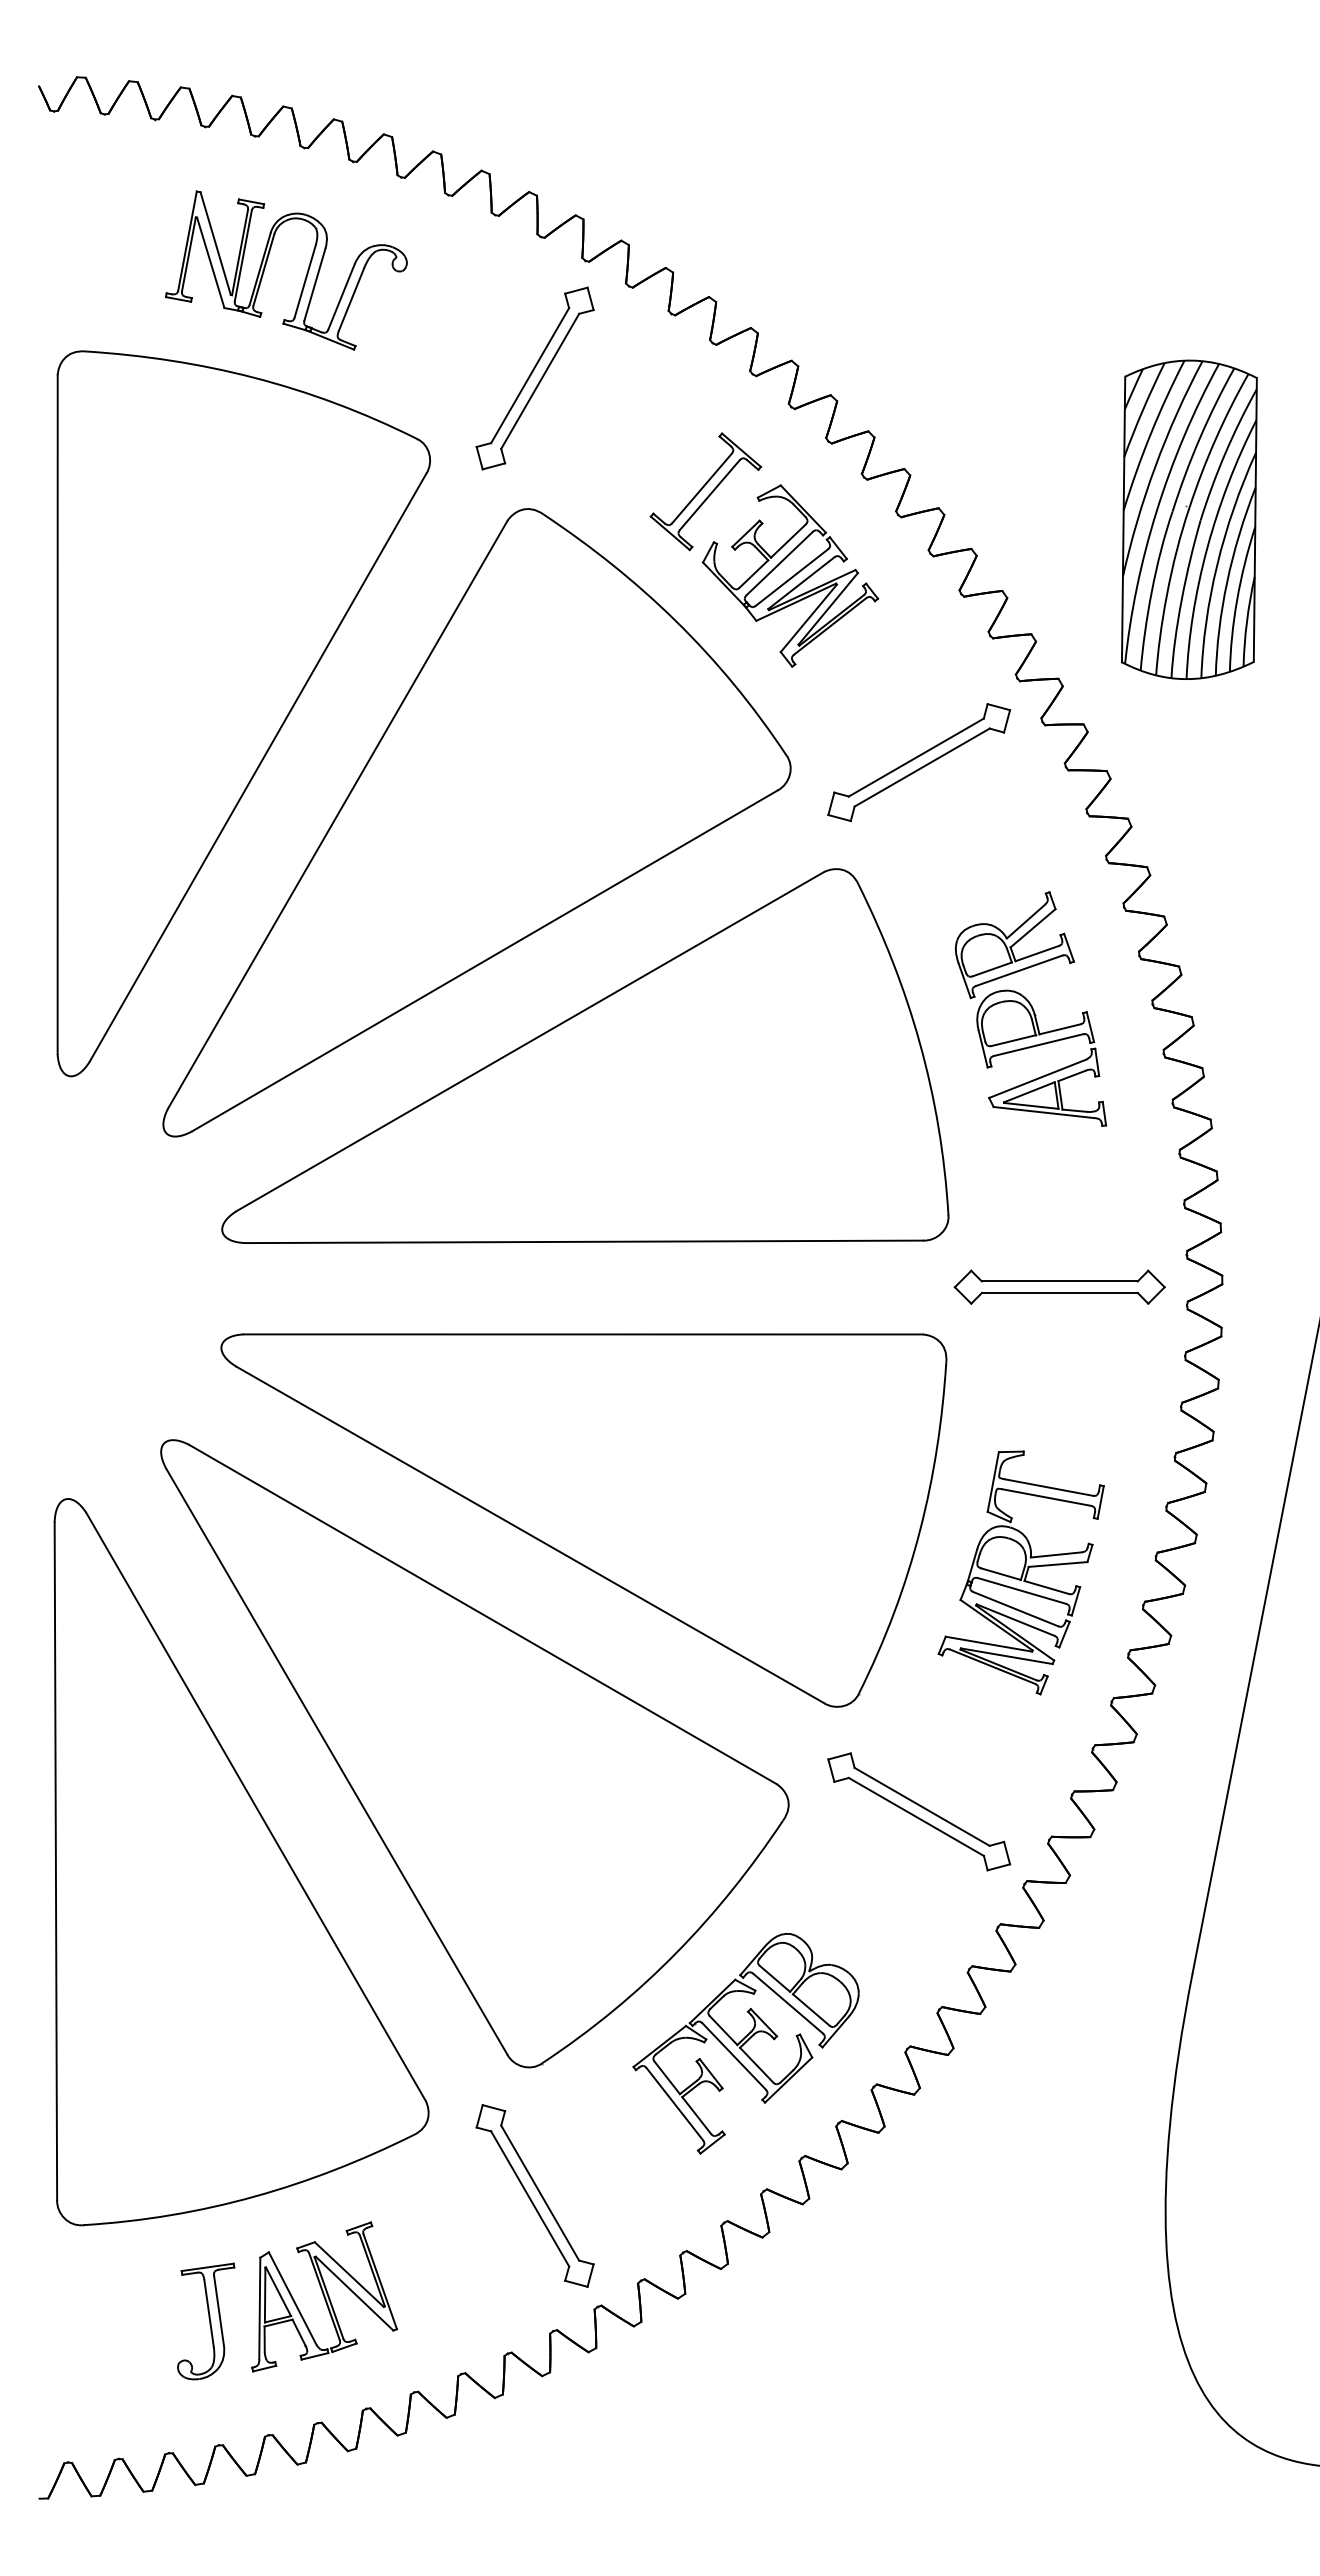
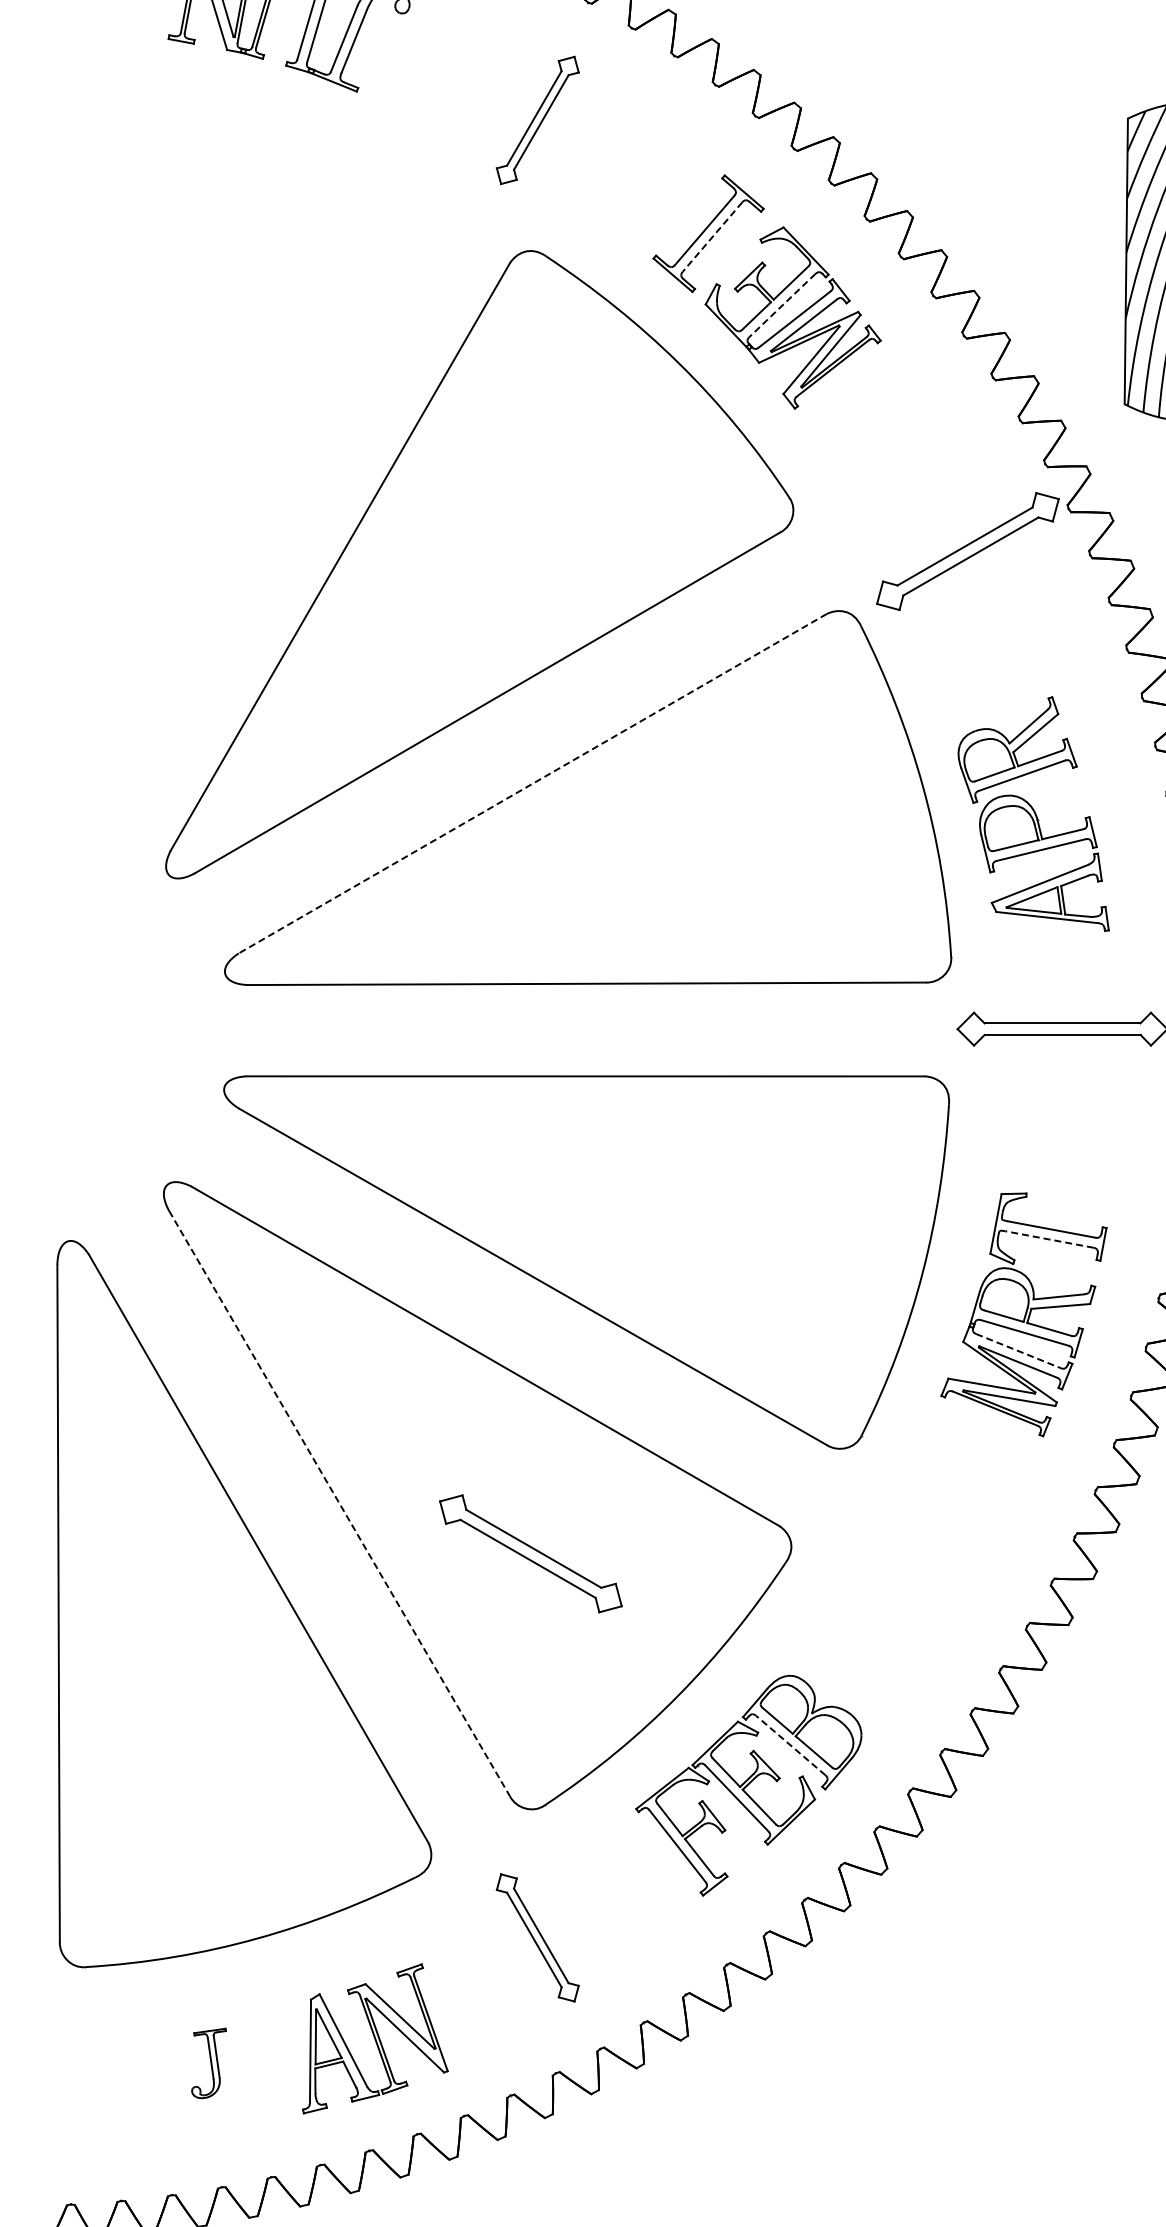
part: (534, 378) -> (537, 120), size x0.7
line: (709, 495) -> (712, 237), solid -> dashed
line: (779, 563) -> (782, 305), solid -> dashed
part: (243, 713) -> (246, 455), removed
part: (919, 762) -> (968, 551), moved
part: (1031, 1008) -> (1034, 813), moved
line: (529, 1041) -> (532, 783), solid -> dashed
line: (1046, 1497) -> (1049, 1239), solid -> dashed
line: (1015, 1609) -> (1018, 1351), solid -> dashed
line: (336, 1761) -> (339, 1503), solid -> dashed
part: (919, 1811) -> (531, 1553), moved
line: (788, 2003) -> (791, 1745), solid -> dashed
part: (534, 2195) -> (537, 1937), size x0.7
part: (324, 2296) -> (375, 2038), moved
part: (206, 2321) -> (209, 2063), size x0.6

